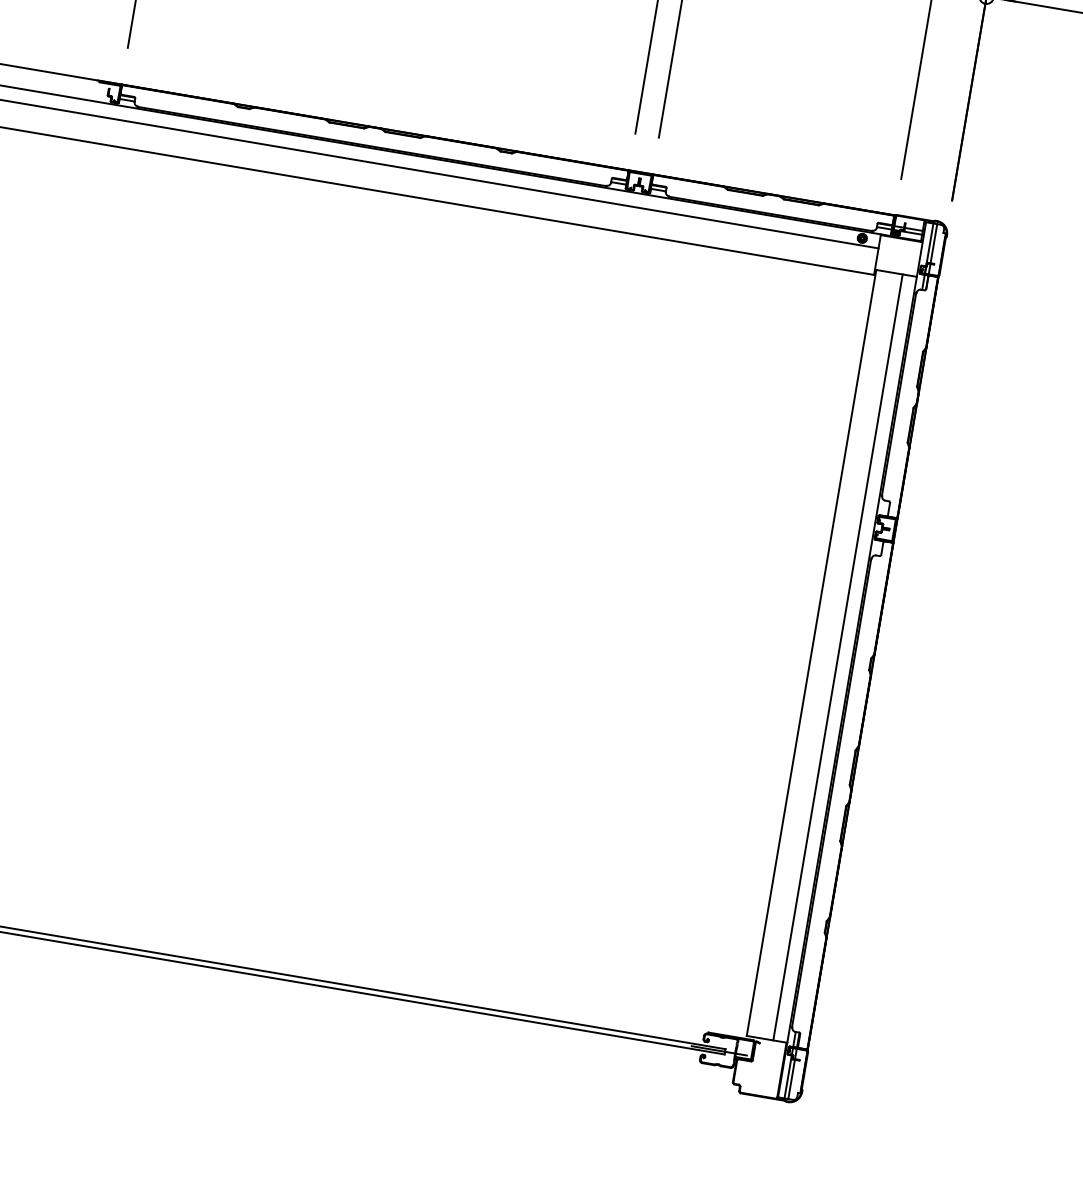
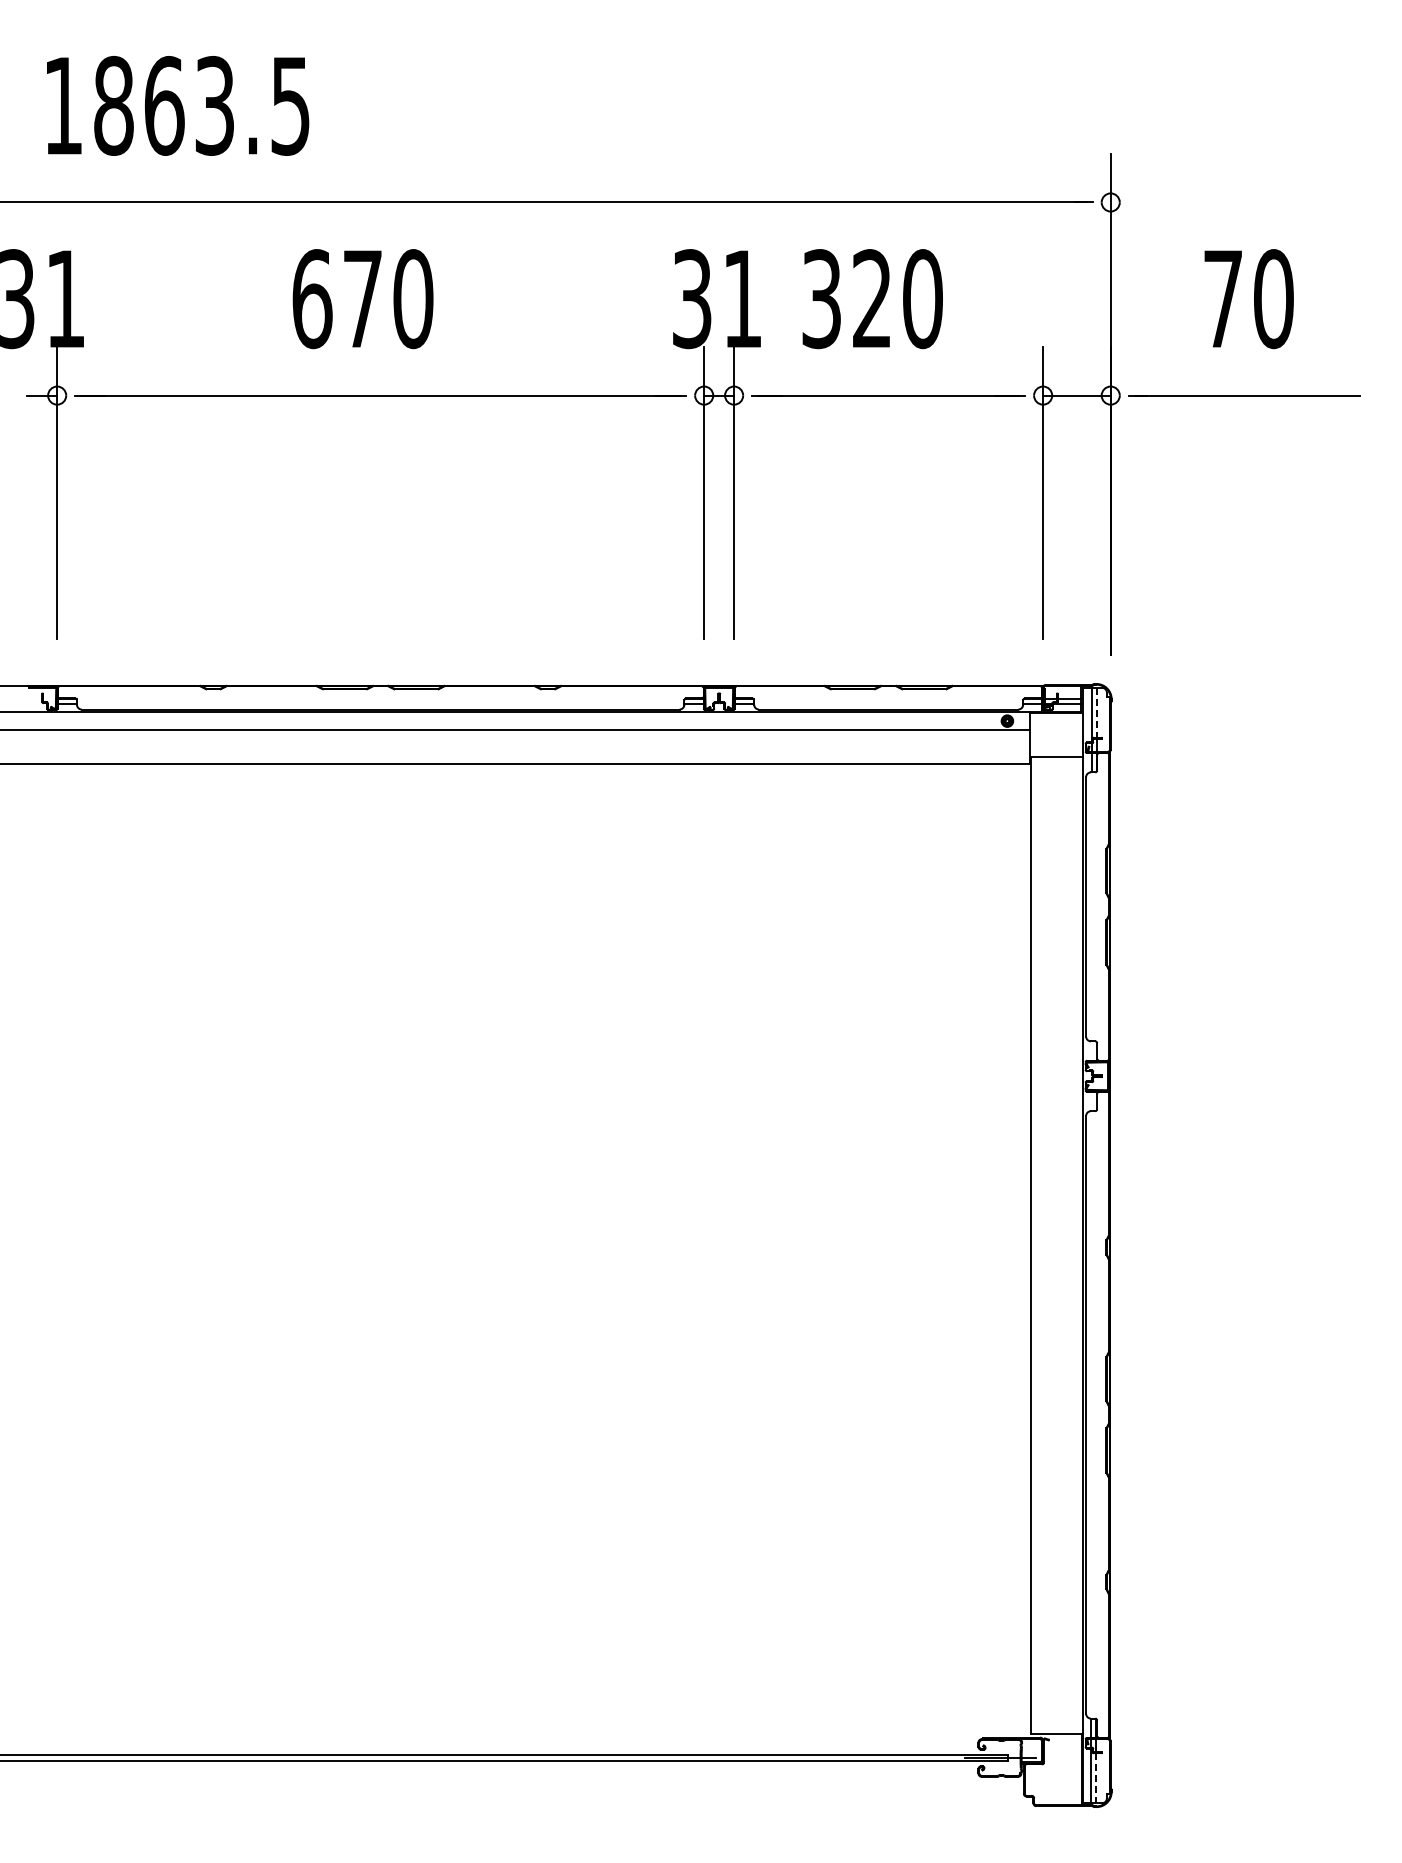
line: (934, 243) -> (1097, 712), solid -> dashed
line: (837, 657) -> (1064, 1245), removed
line: (791, 1079) -> (1096, 1778), solid -> dashed

